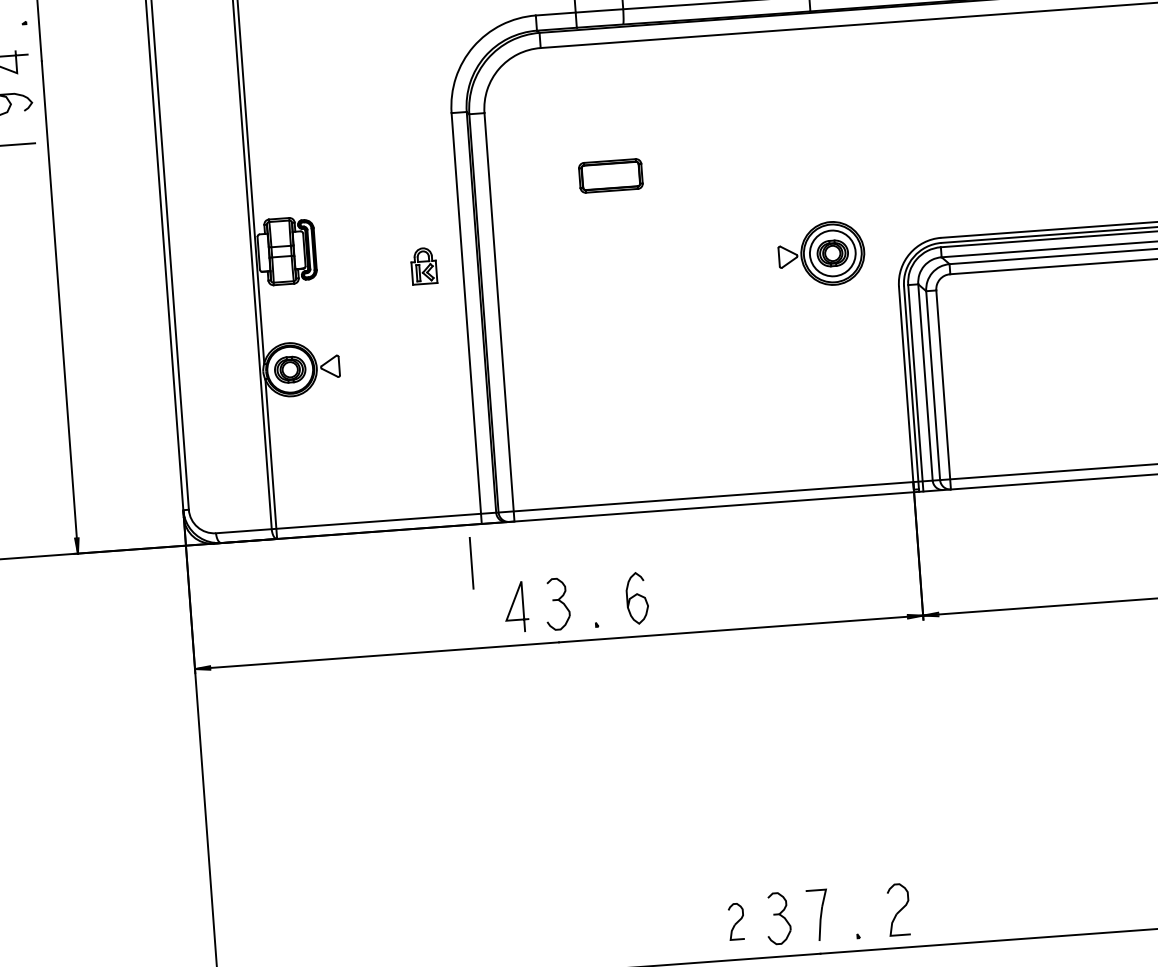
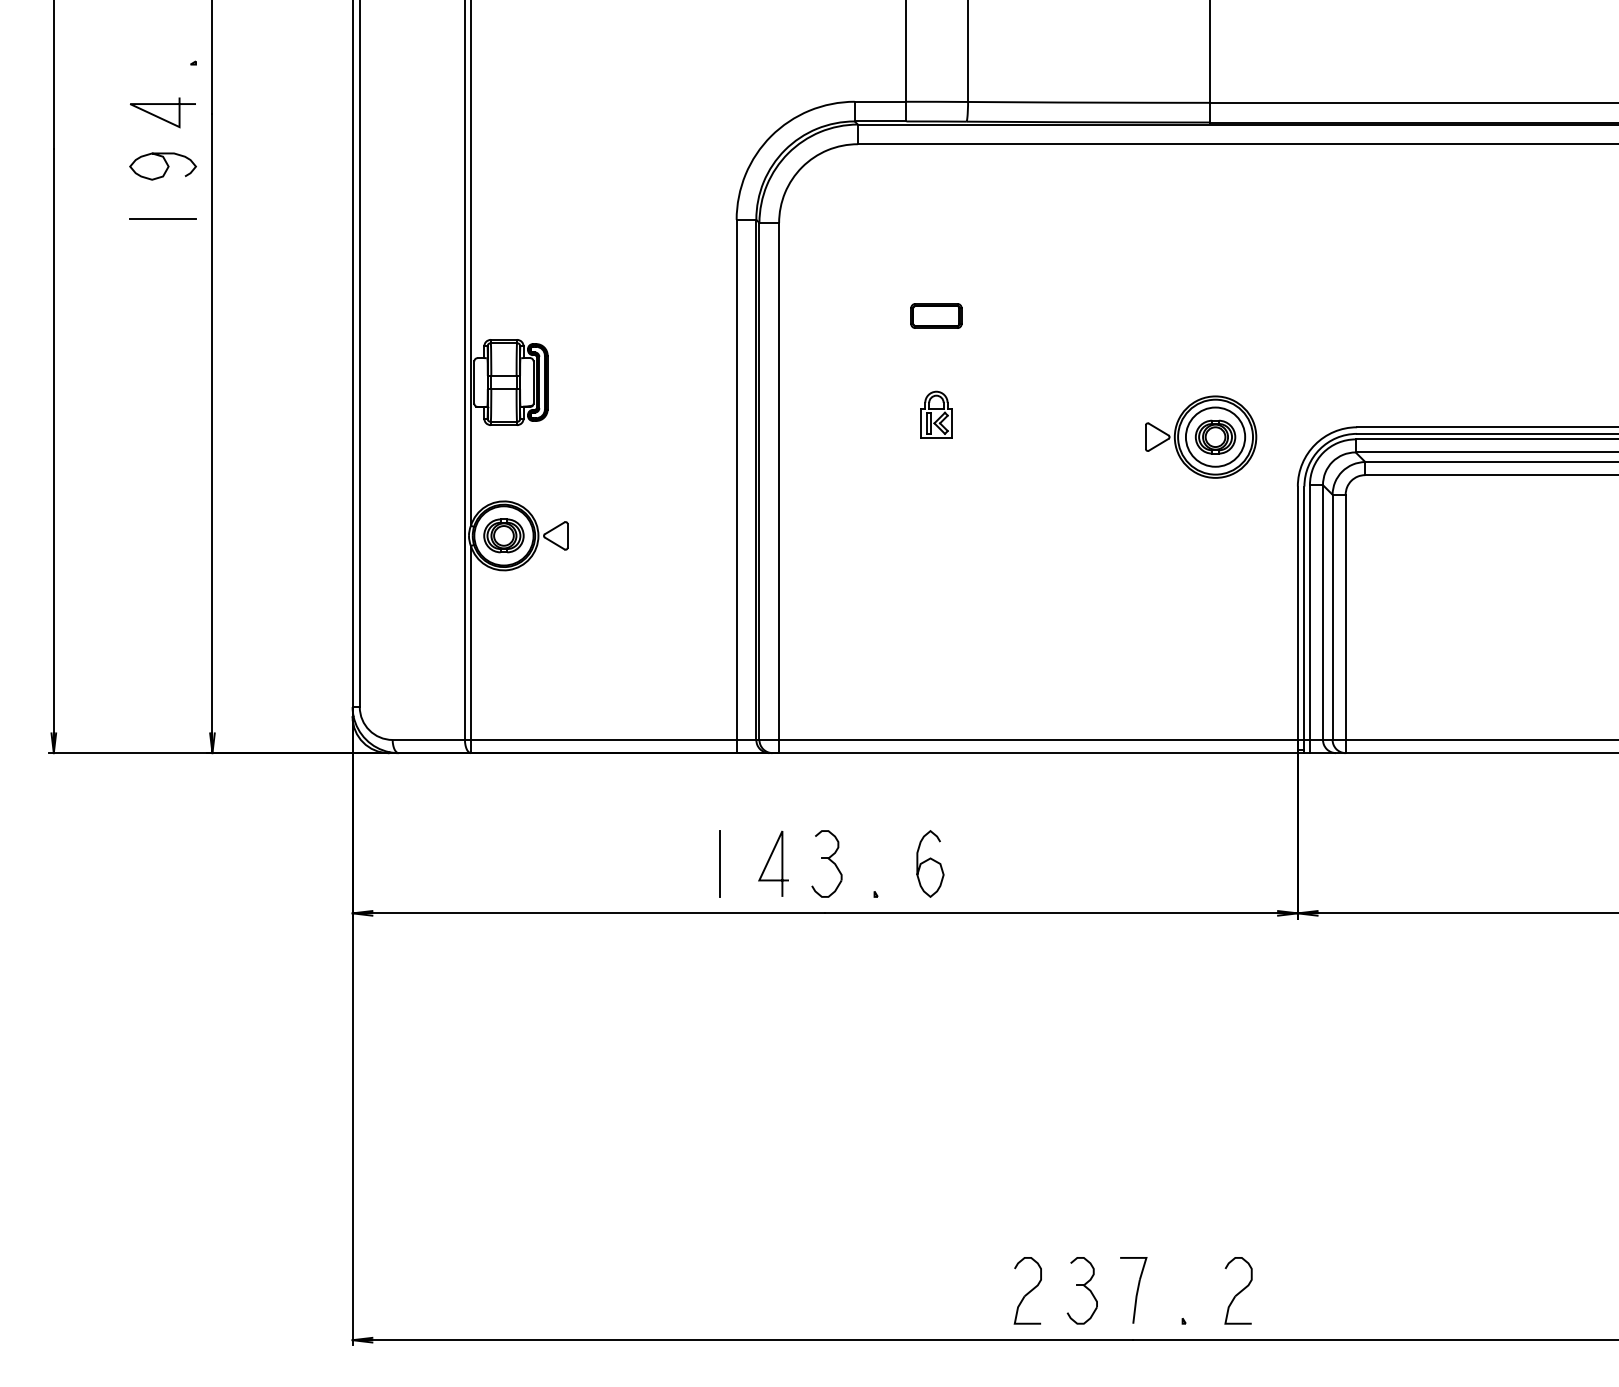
part: (610, 175) -> (936, 315), size x0.62
part: (423, 265) -> (936, 414), moved
line: (471, 562) -> (719, 863), moved
part: (736, 921) -> (1027, 1290), size x1.43

